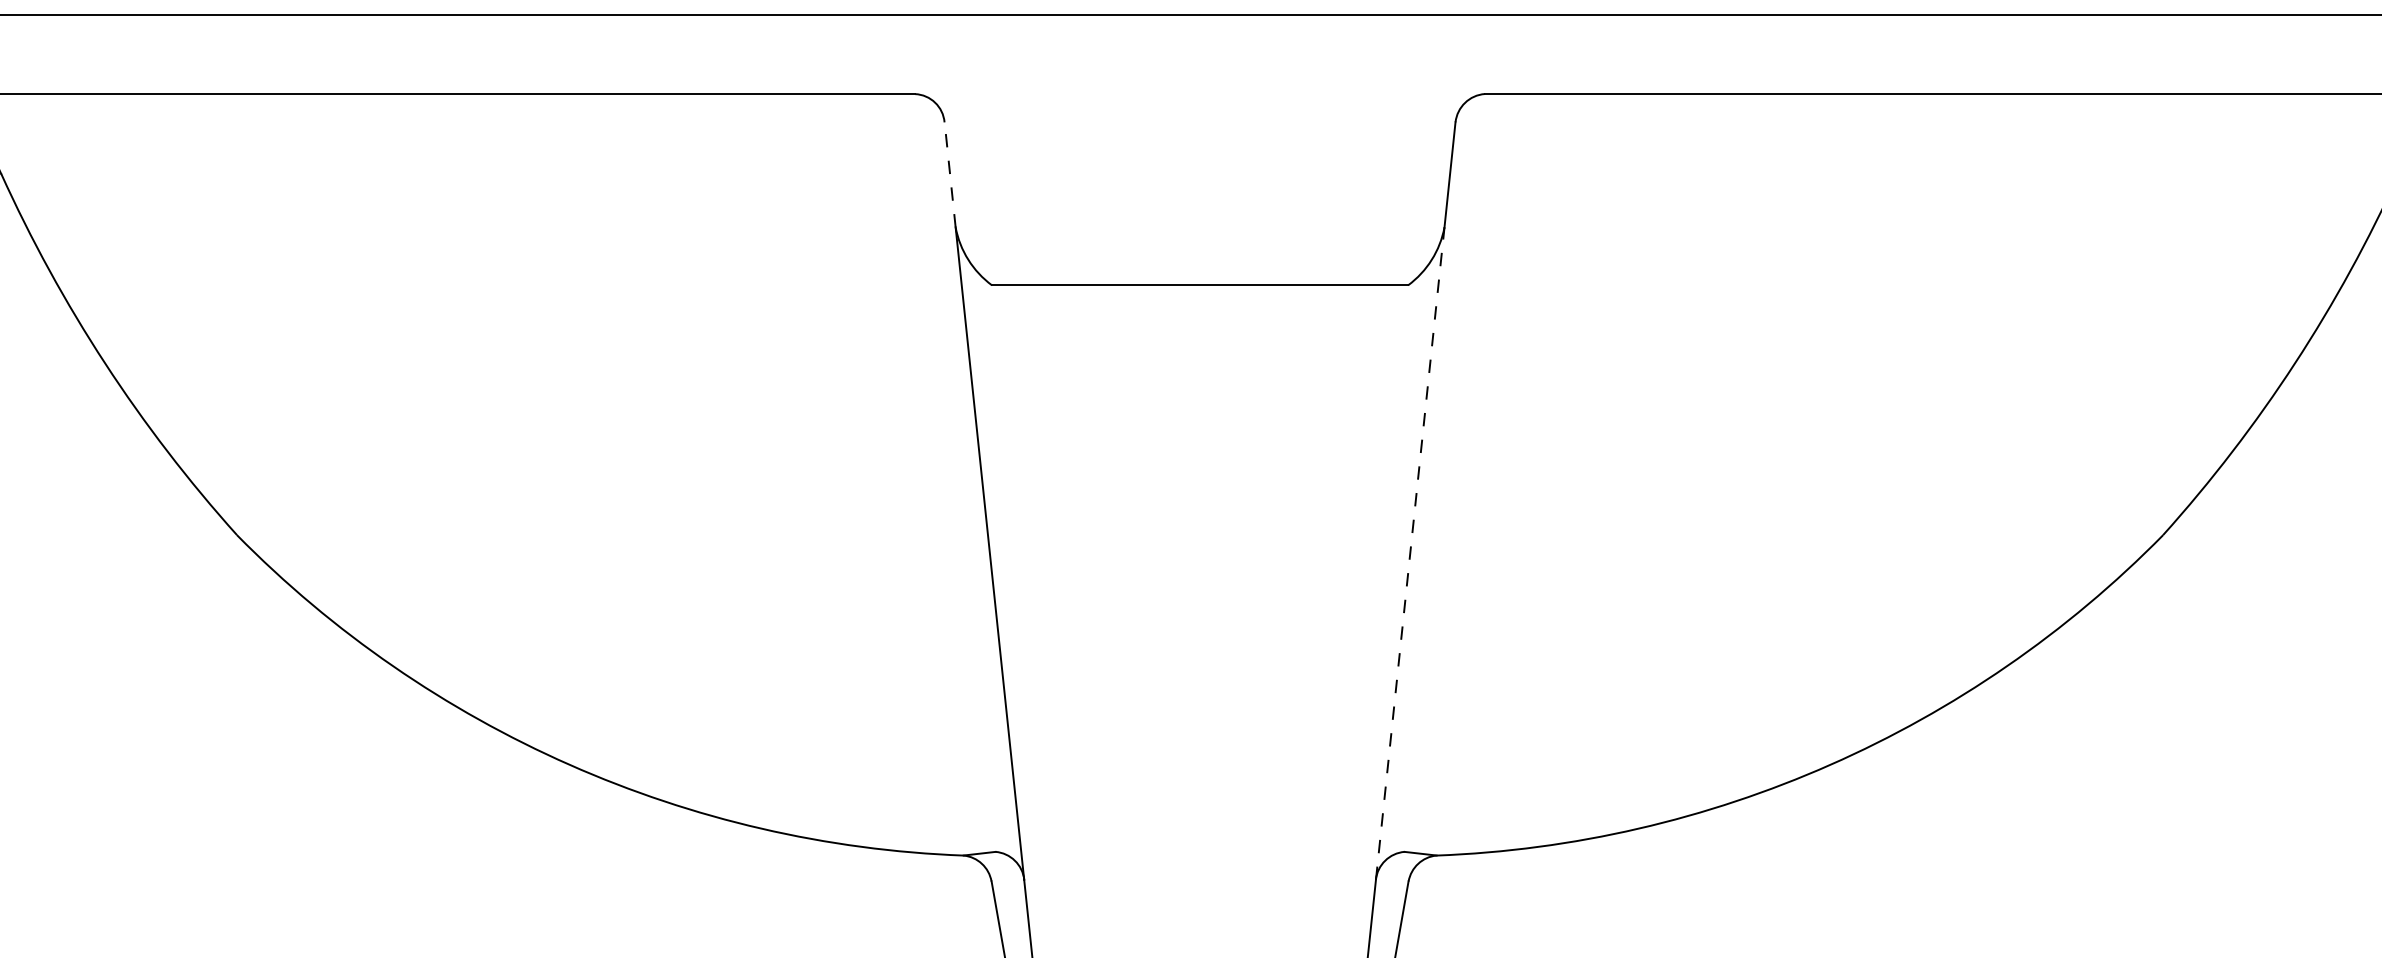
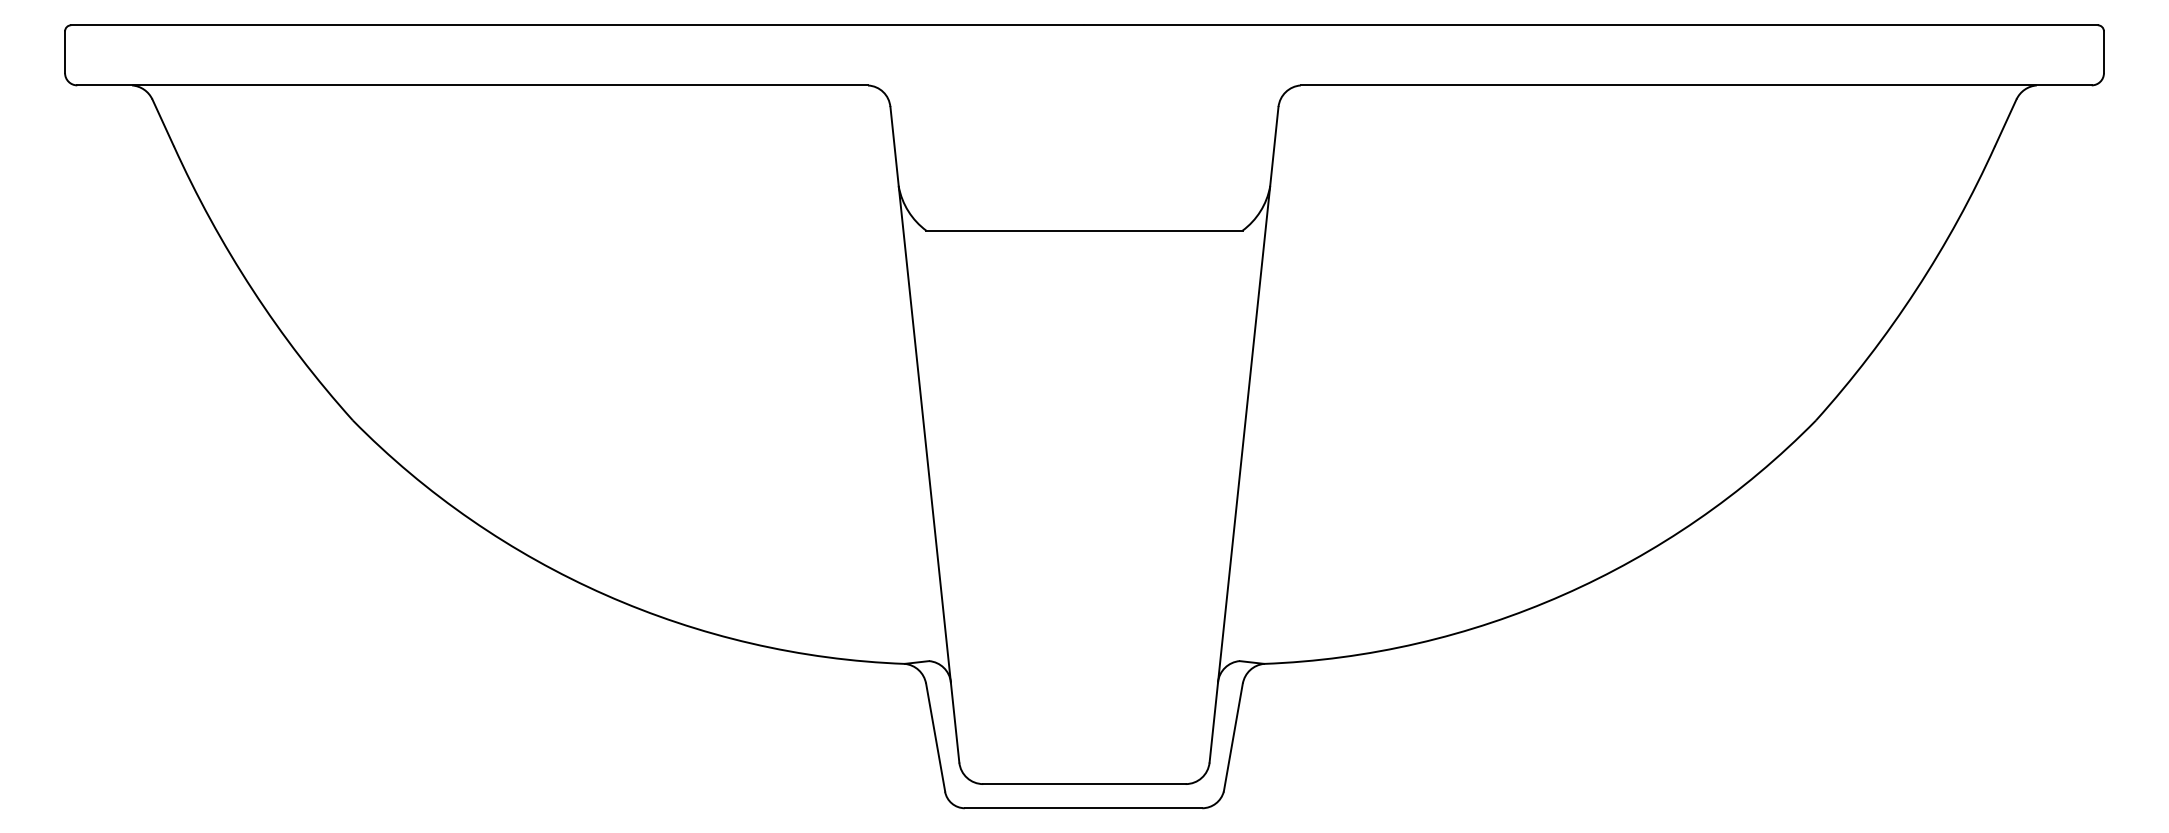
line: (949, 174) -> (894, 146), dashed -> solid
line: (1410, 553) -> (1244, 434), dashed -> solid

